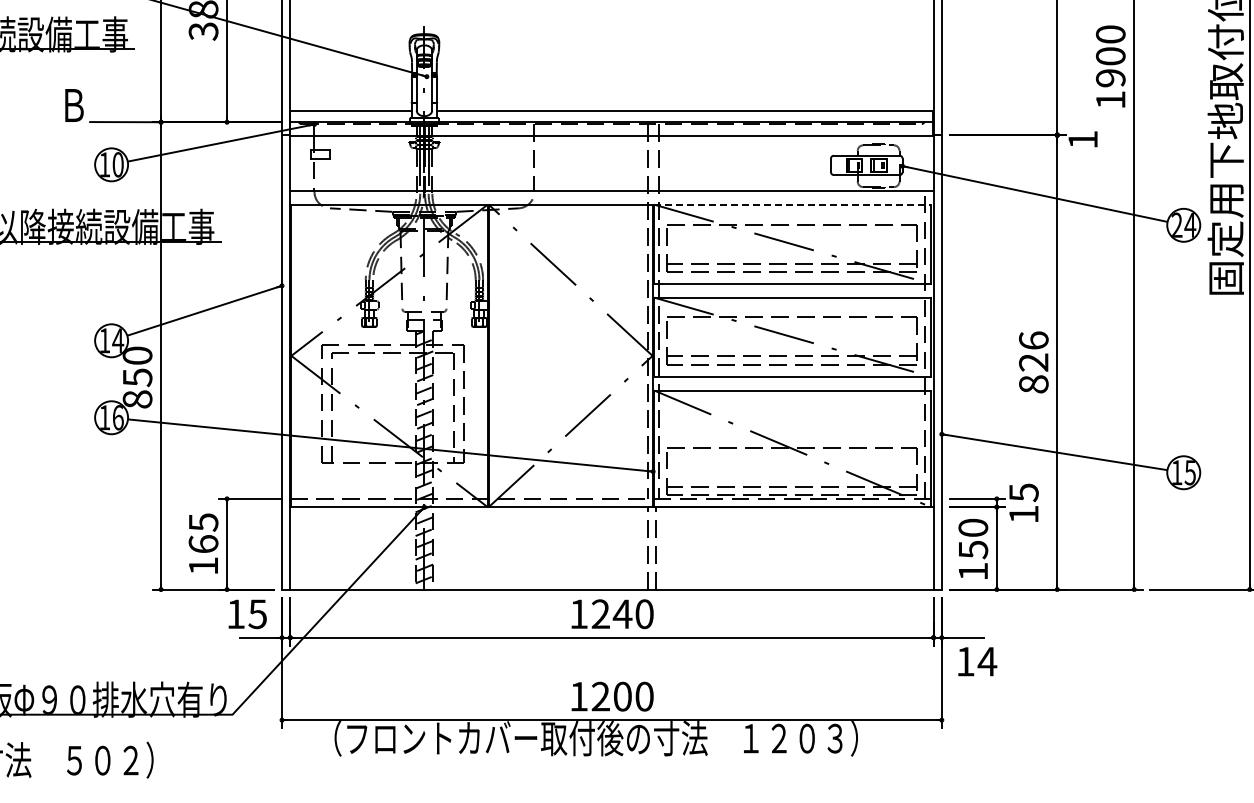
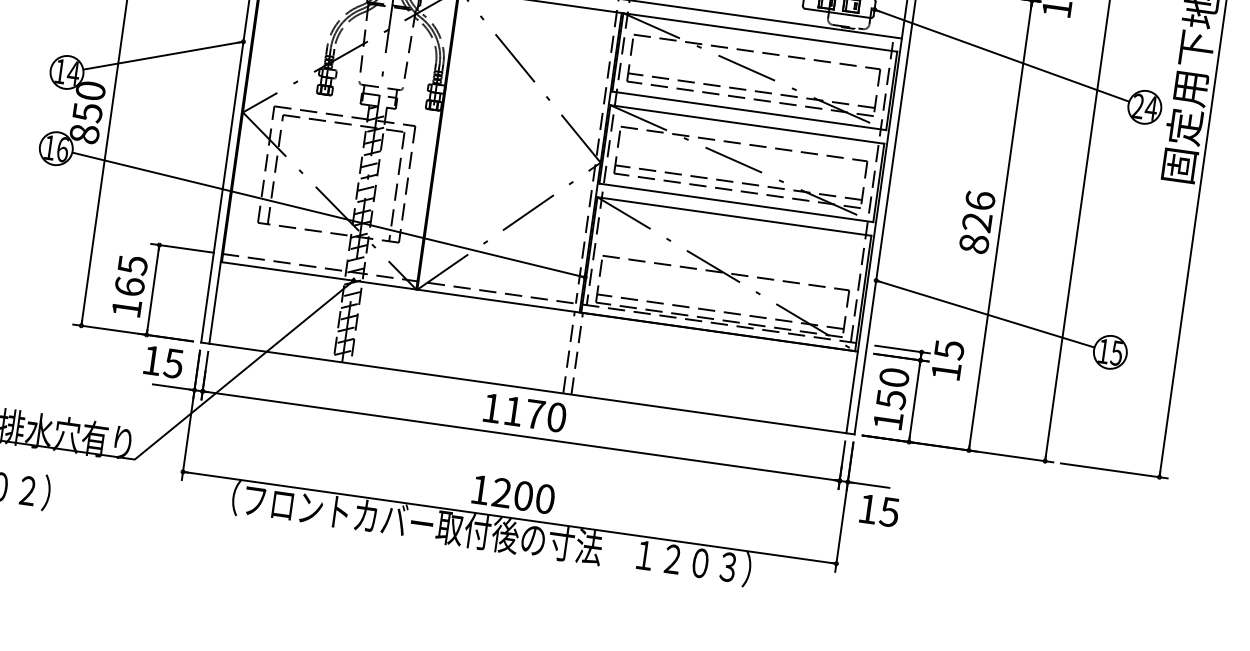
line: (793, 204) -> (761, 32), dashed -> solid
text: (611, 613) -> (524, 412), 1240 -> 1170
text: (987, 661) -> (889, 511), 14 -> 15

